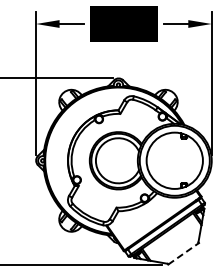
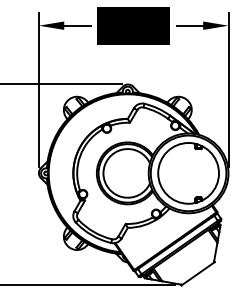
line: (183, 253) -> (198, 273), dashed -> solid

